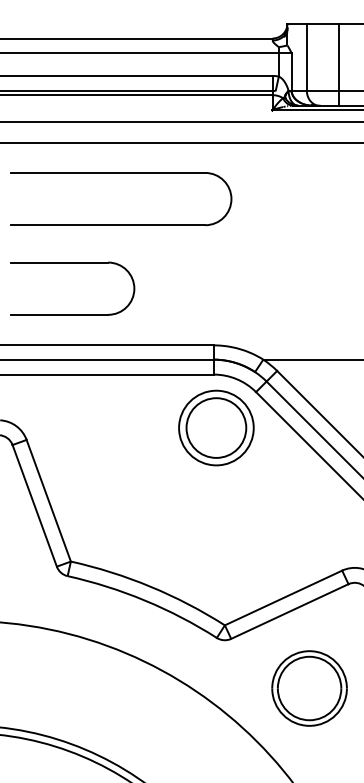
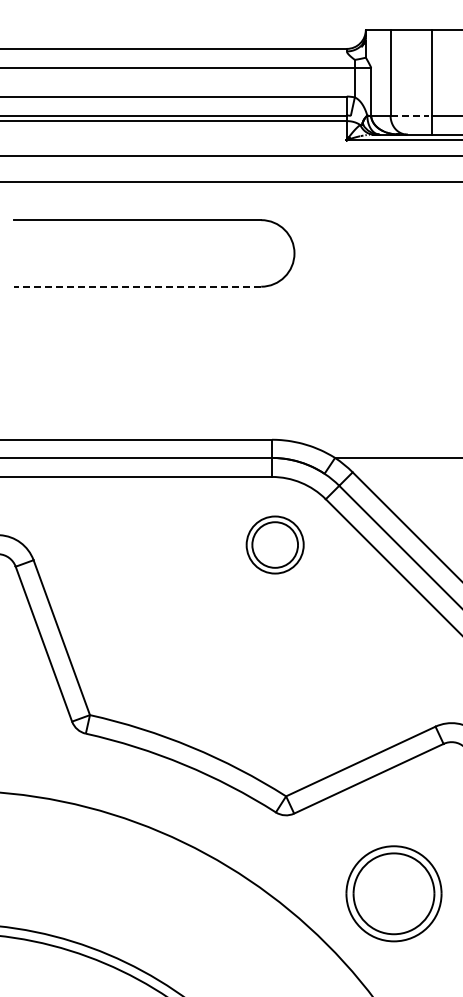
line: (322, 90) -> (410, 115), solid -> dashed
line: (108, 225) -> (137, 286), solid -> dashed
part: (72, 262) -> (92, 334), removed
part: (215, 427) -> (274, 544), size x0.6
part: (309, 688) -> (393, 893), moved

